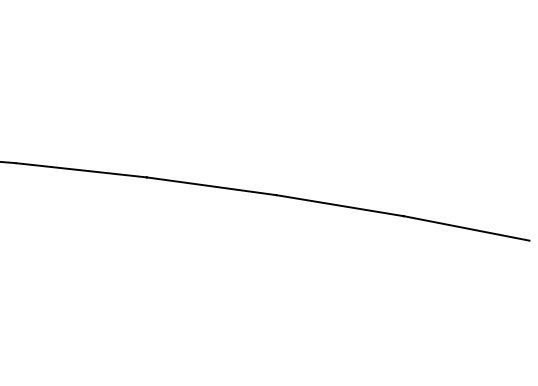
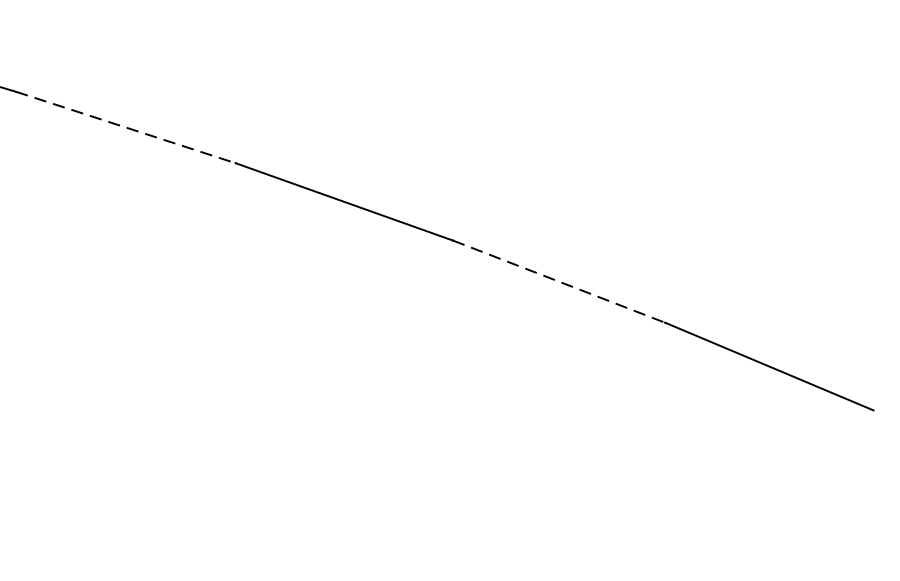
line: (81, 170) -> (125, 127), solid -> dashed
line: (339, 205) -> (558, 281), solid -> dashed

